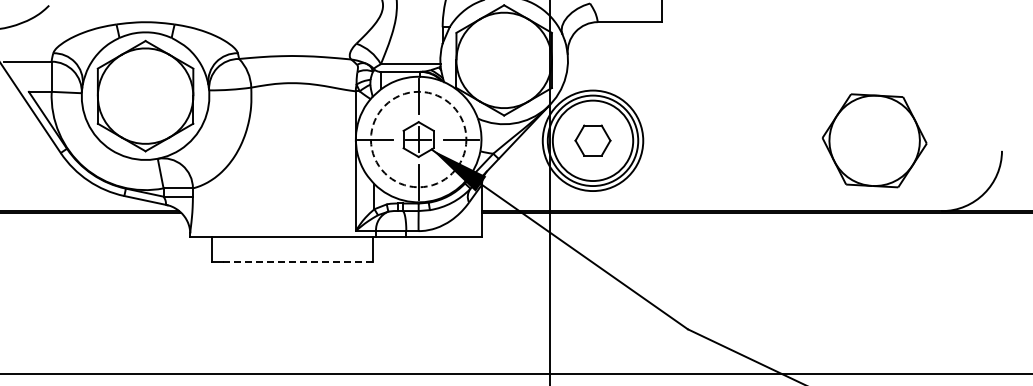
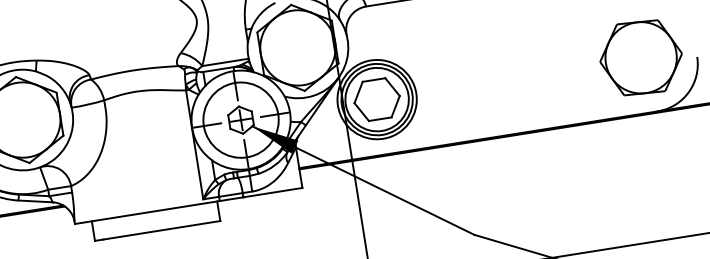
circle: (418, 139) -> (240, 120), dashed -> solid
part: (592, 140) -> (376, 99), size x1.67
part: (874, 140) -> (640, 57), moved
line: (297, 261) -> (161, 230), dashed -> solid

